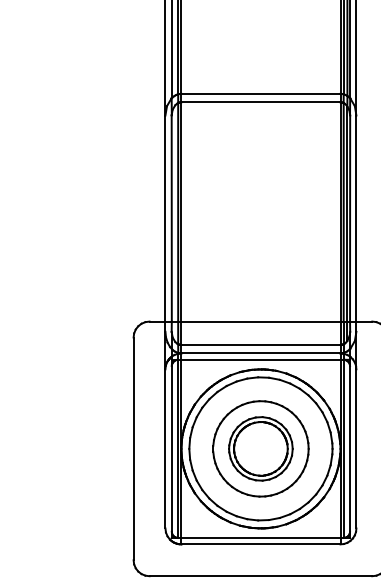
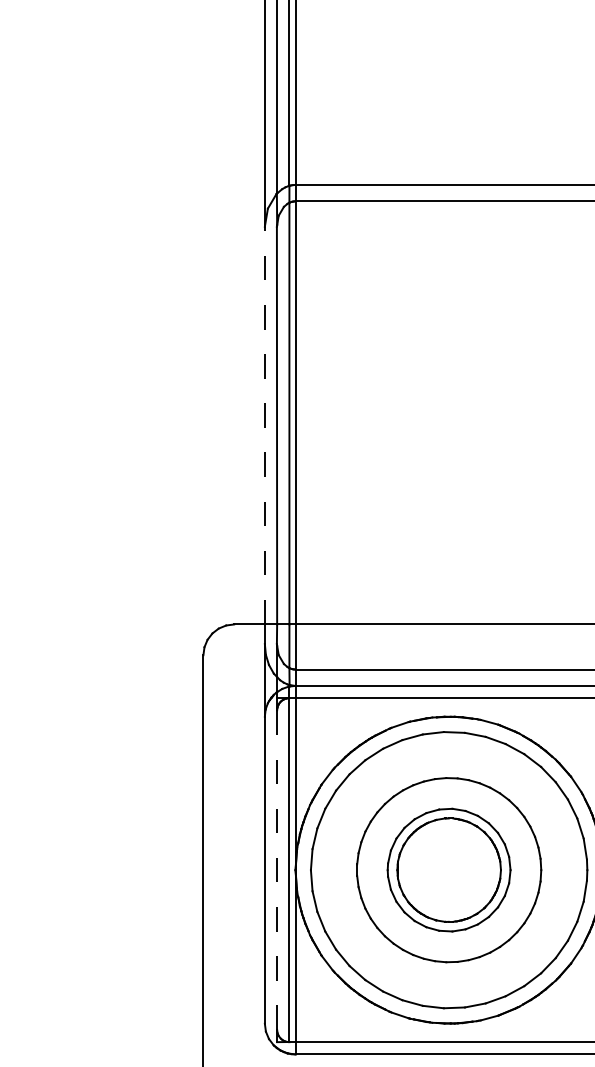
line: (165, 218) -> (264, 425), solid -> dashed
line: (171, 448) -> (276, 869), solid -> dashed

